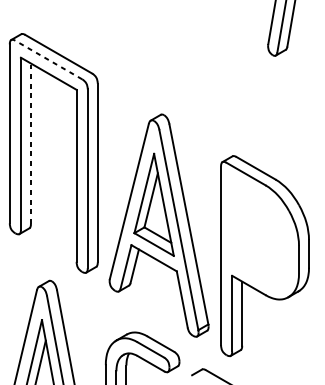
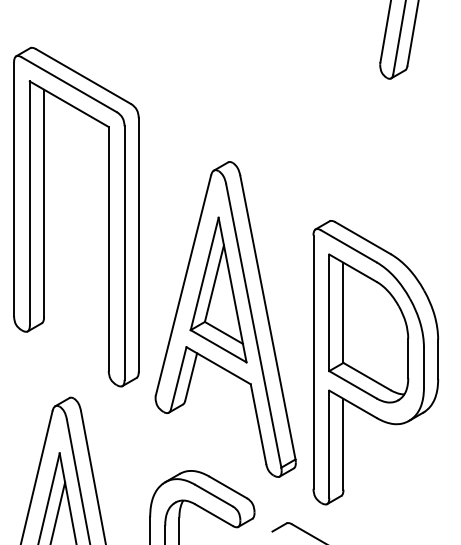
line: (48, 59) -> (69, 84), dashed -> solid
line: (31, 143) -> (44, 203), dashed -> solid
part: (259, 232) -> (368, 328), added

